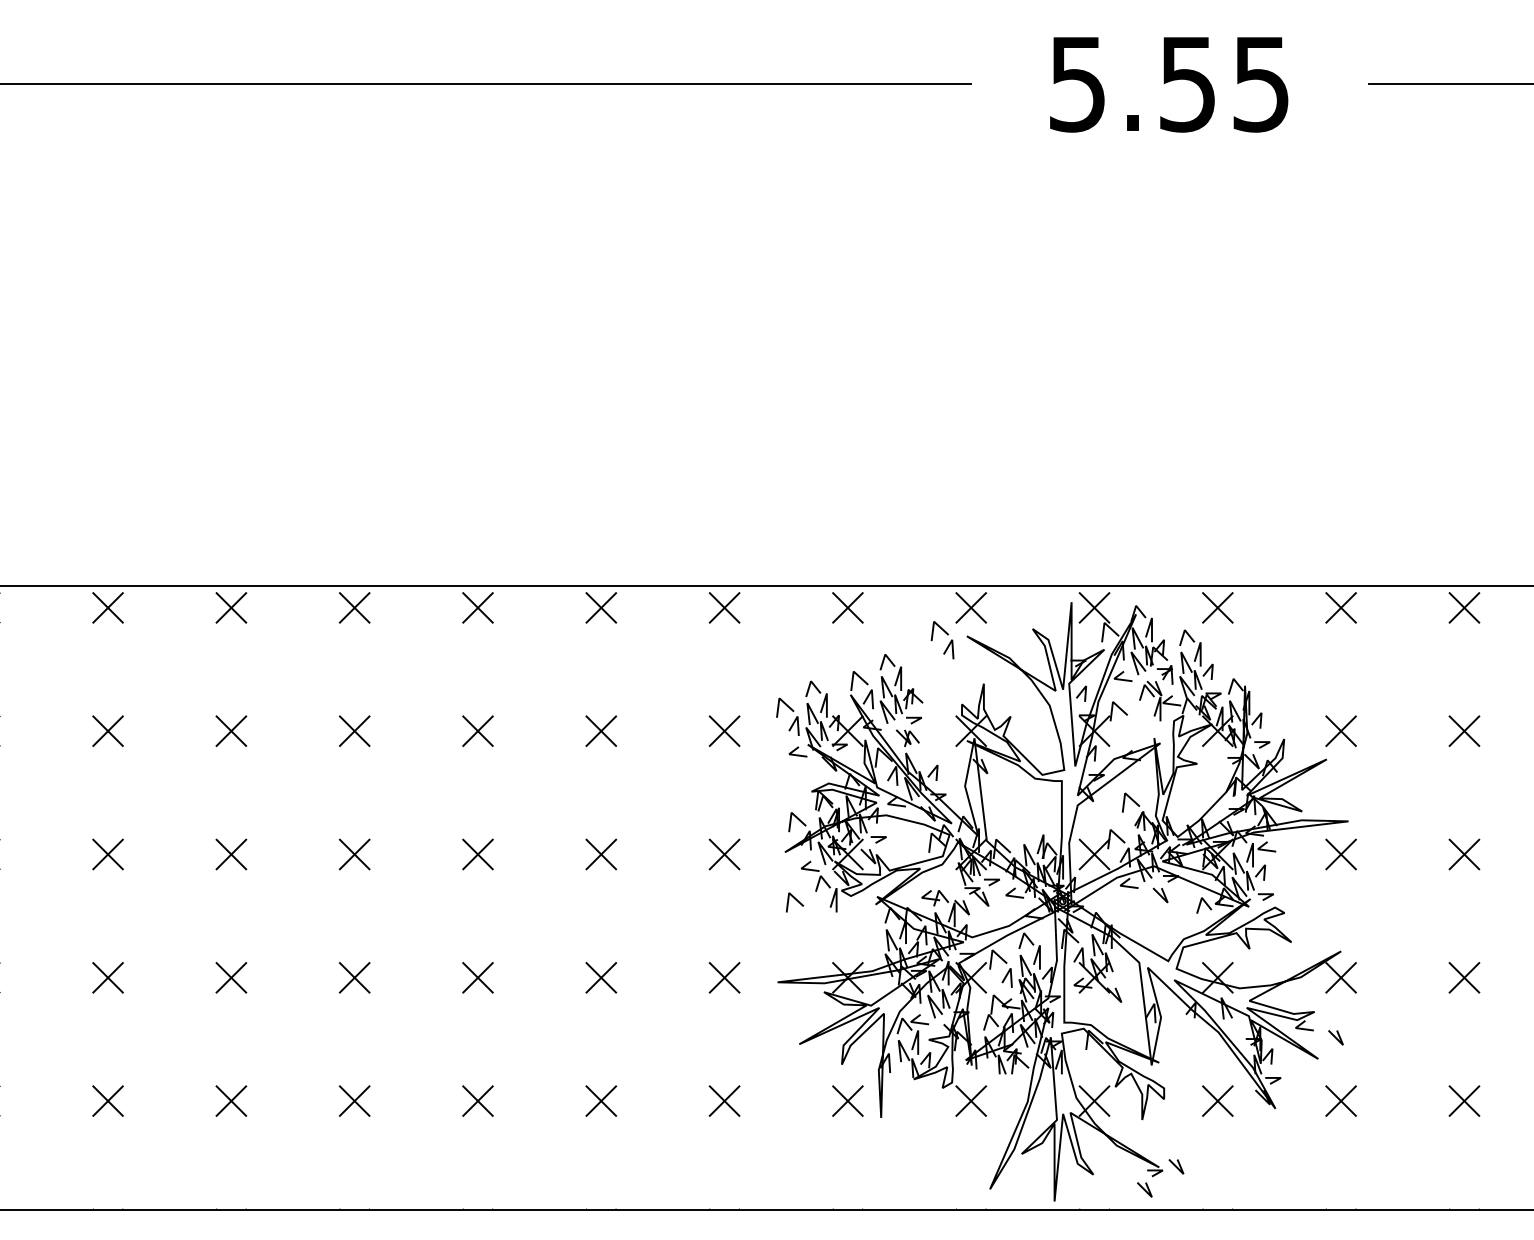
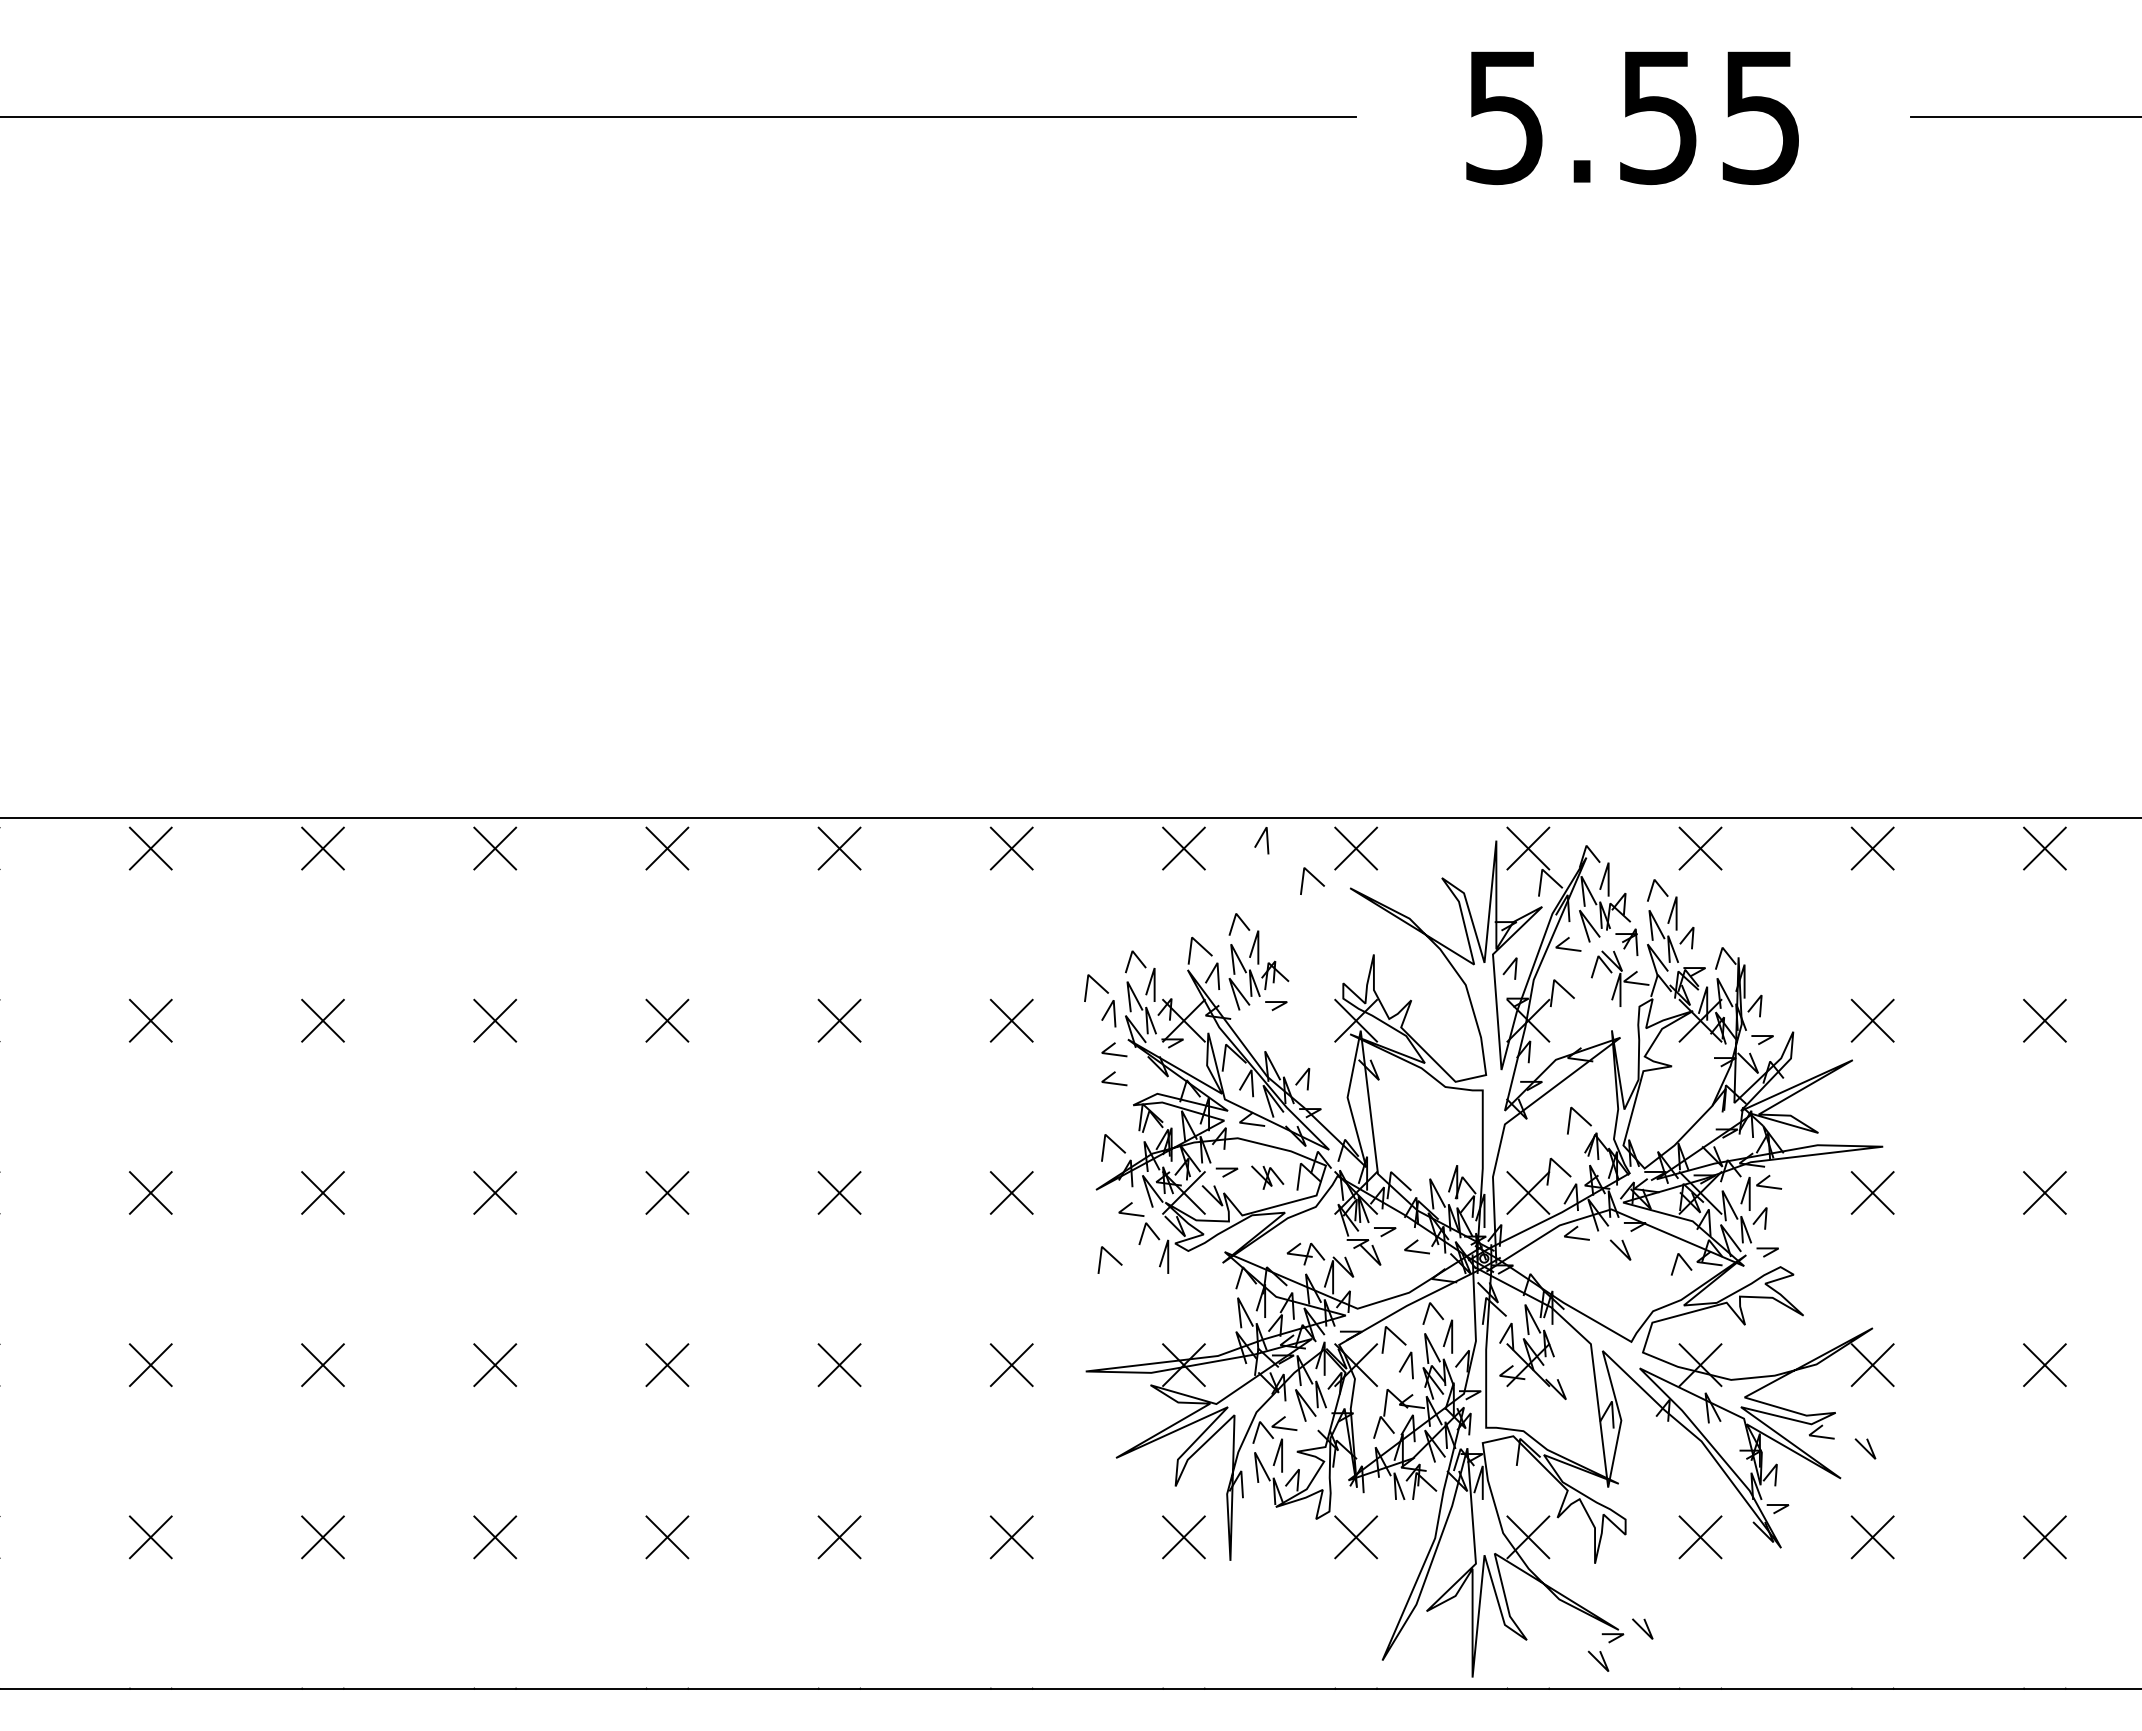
line: (947, 649) -> (1260, 840), moved
part: (907, 738) -> (1267, 1177), moved
line: (796, 770) -> (1112, 1075), added

